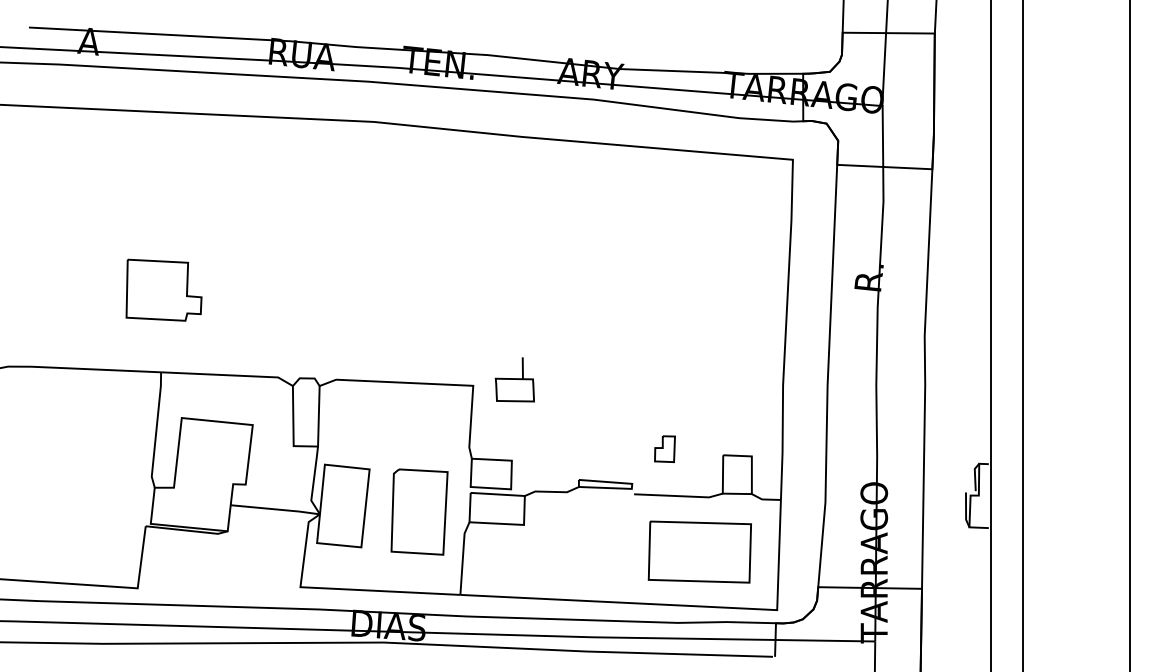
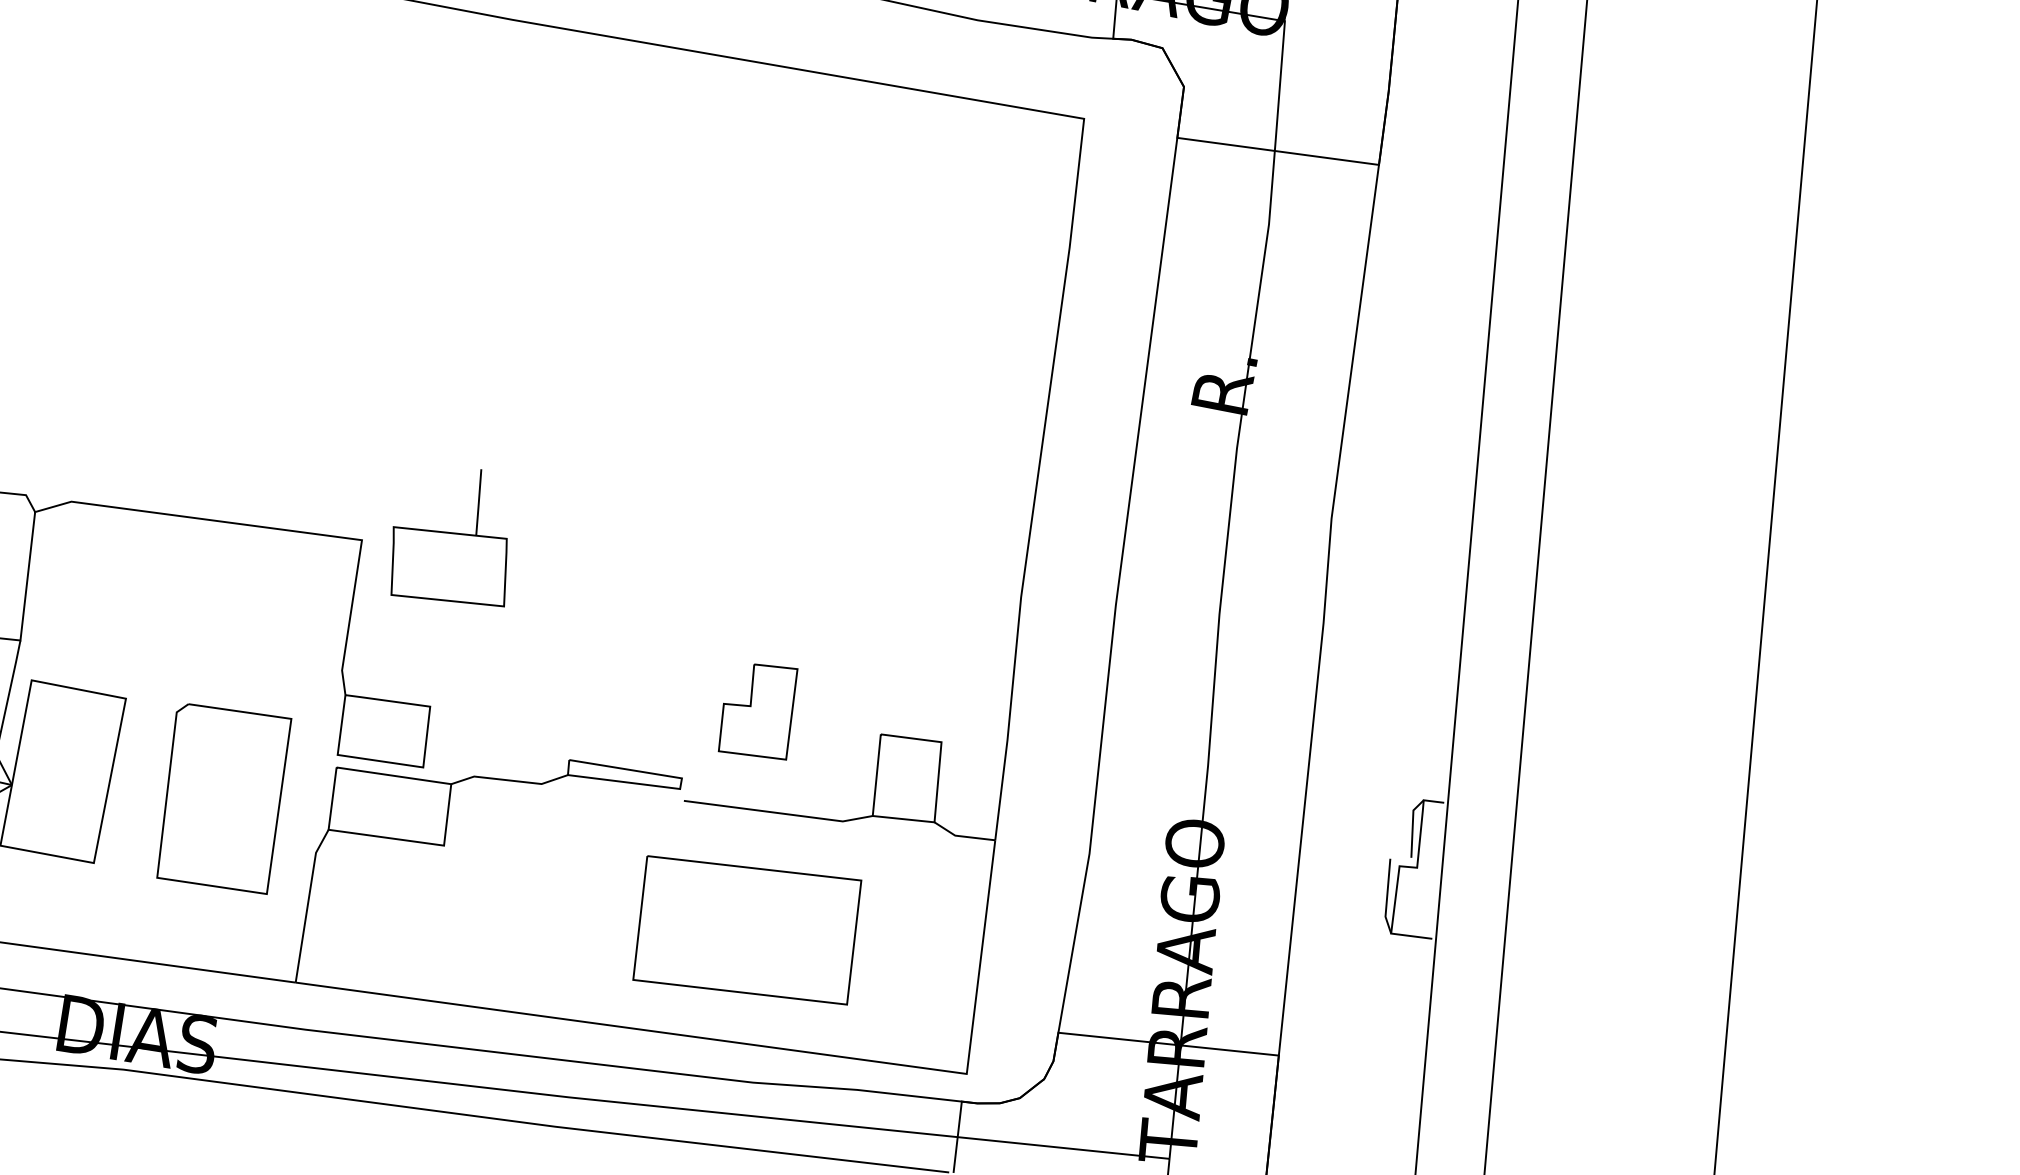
part: (514, 379) -> (450, 534), size x1.43
part: (664, 448) -> (757, 709), size x1.67
part: (699, 551) -> (746, 928), moved

